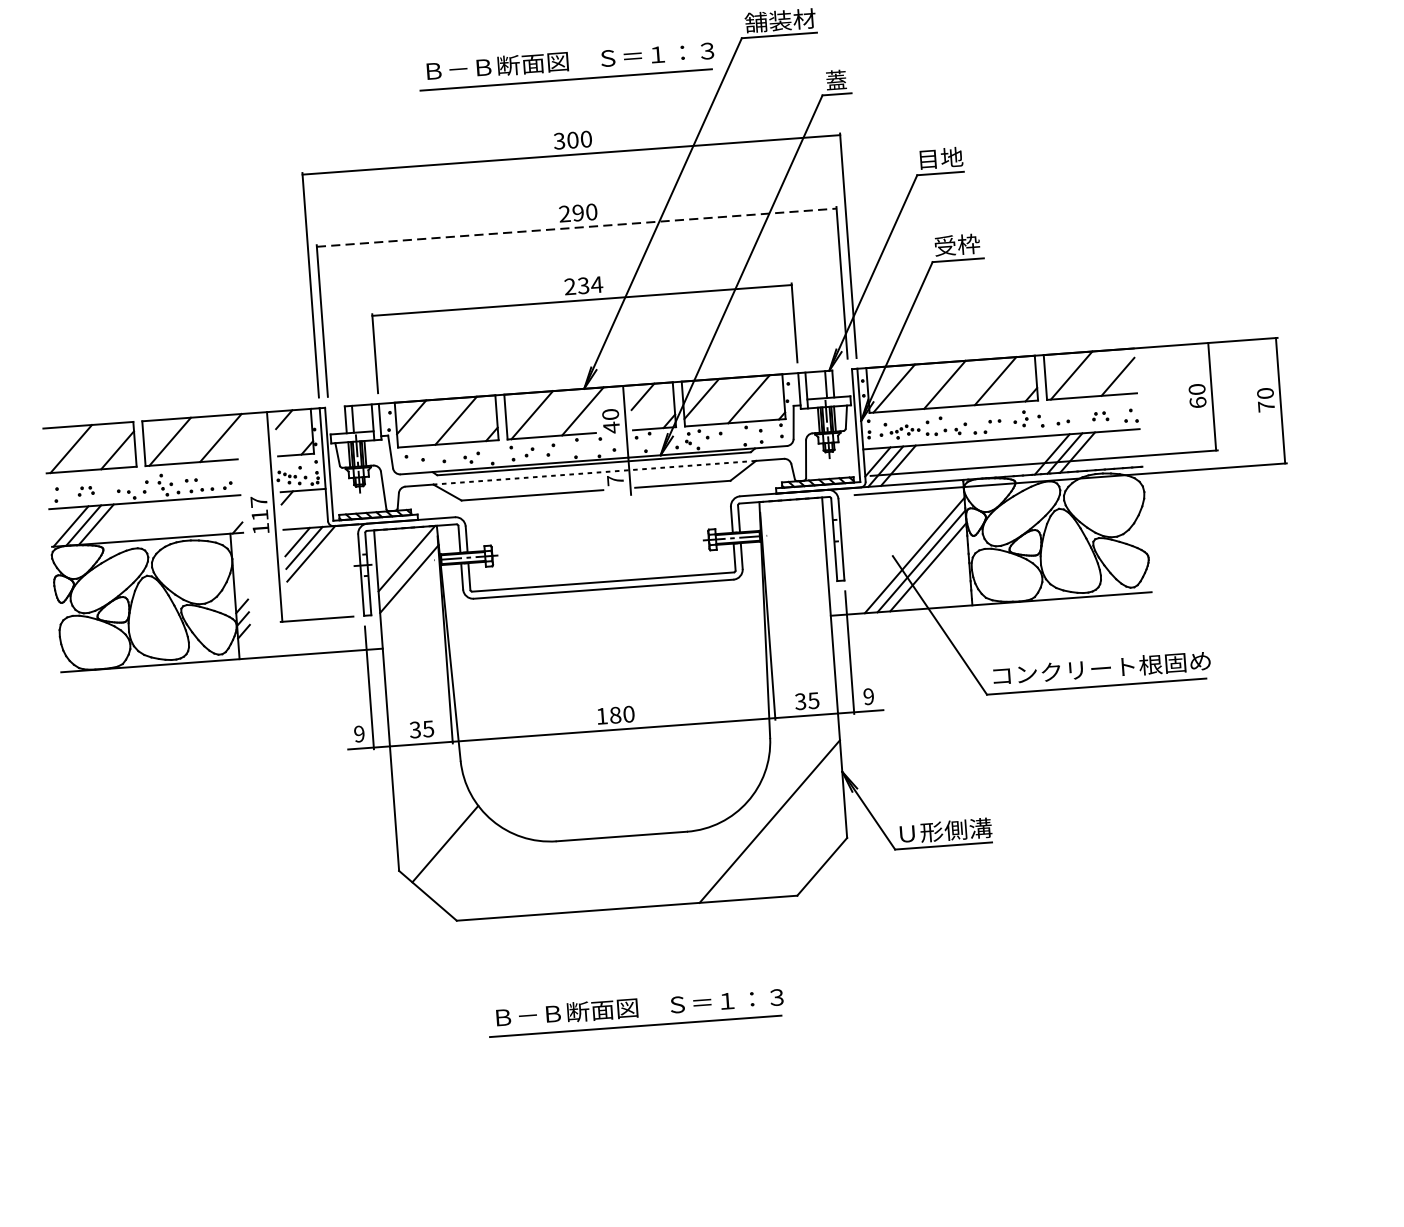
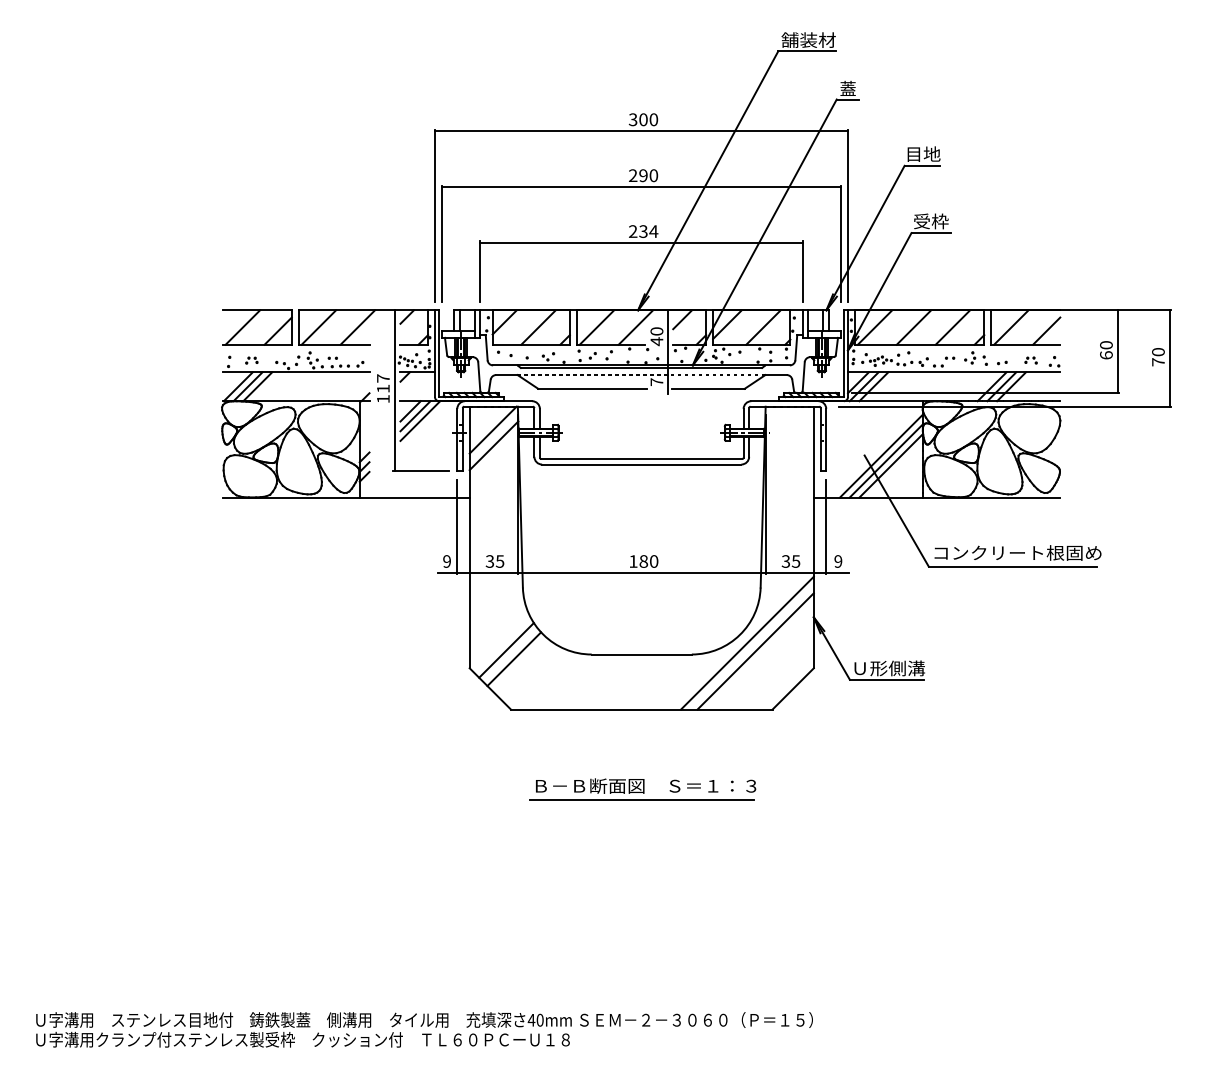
part: (566, 65) -> (642, 62), removed
line: (576, 227) -> (641, 186), dashed -> solid
line: (758, 810) -> (747, 642), added
line: (456, 855) -> (514, 659), added

